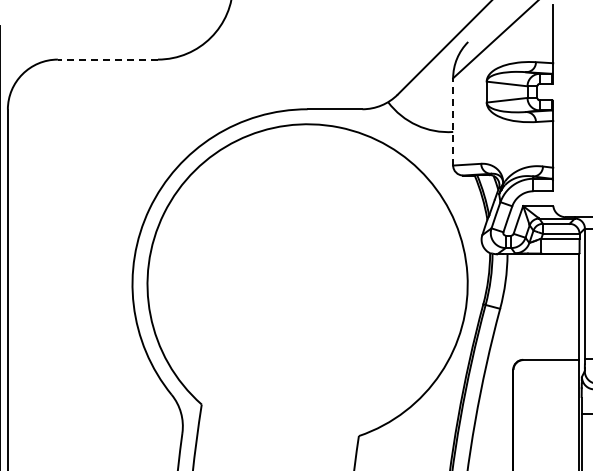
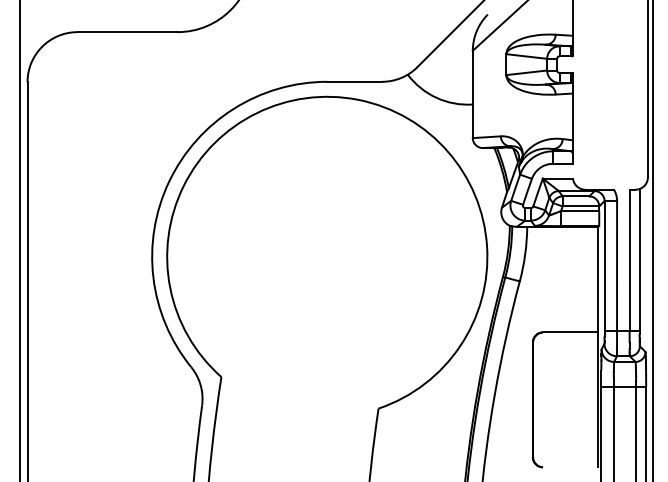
line: (107, 59) -> (127, 32), dashed -> solid
line: (452, 121) -> (472, 94), dashed -> solid

